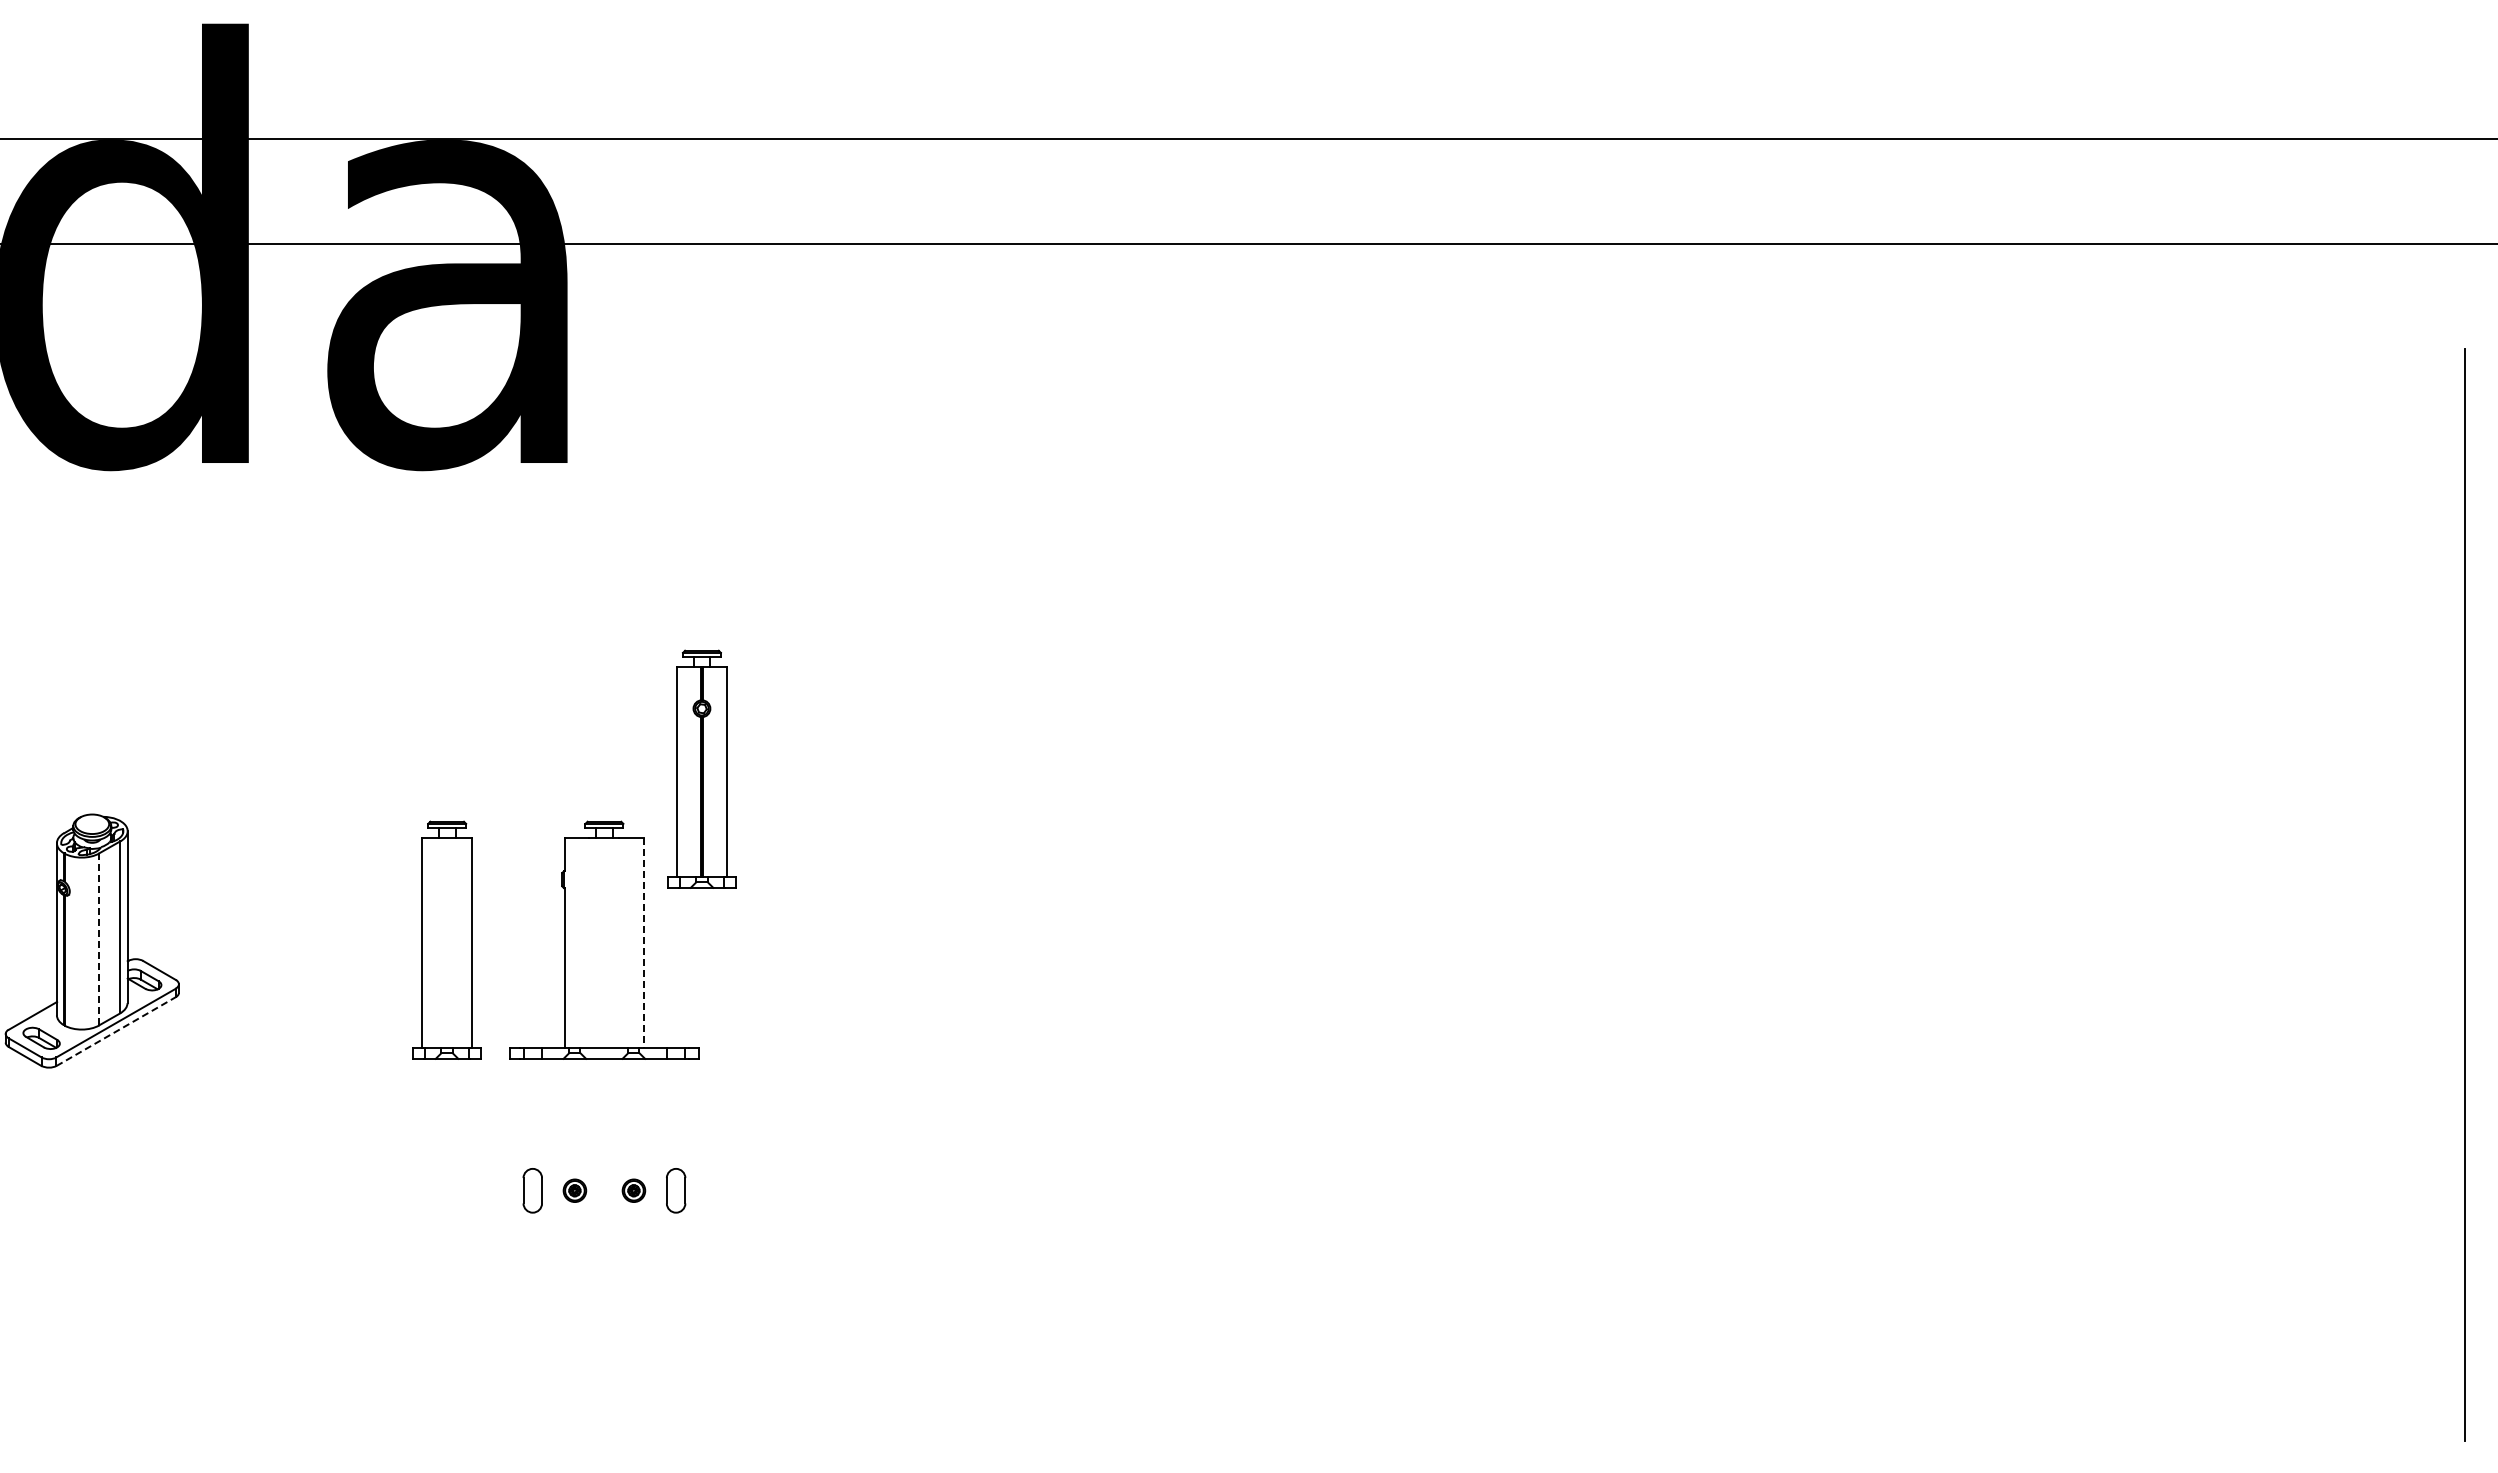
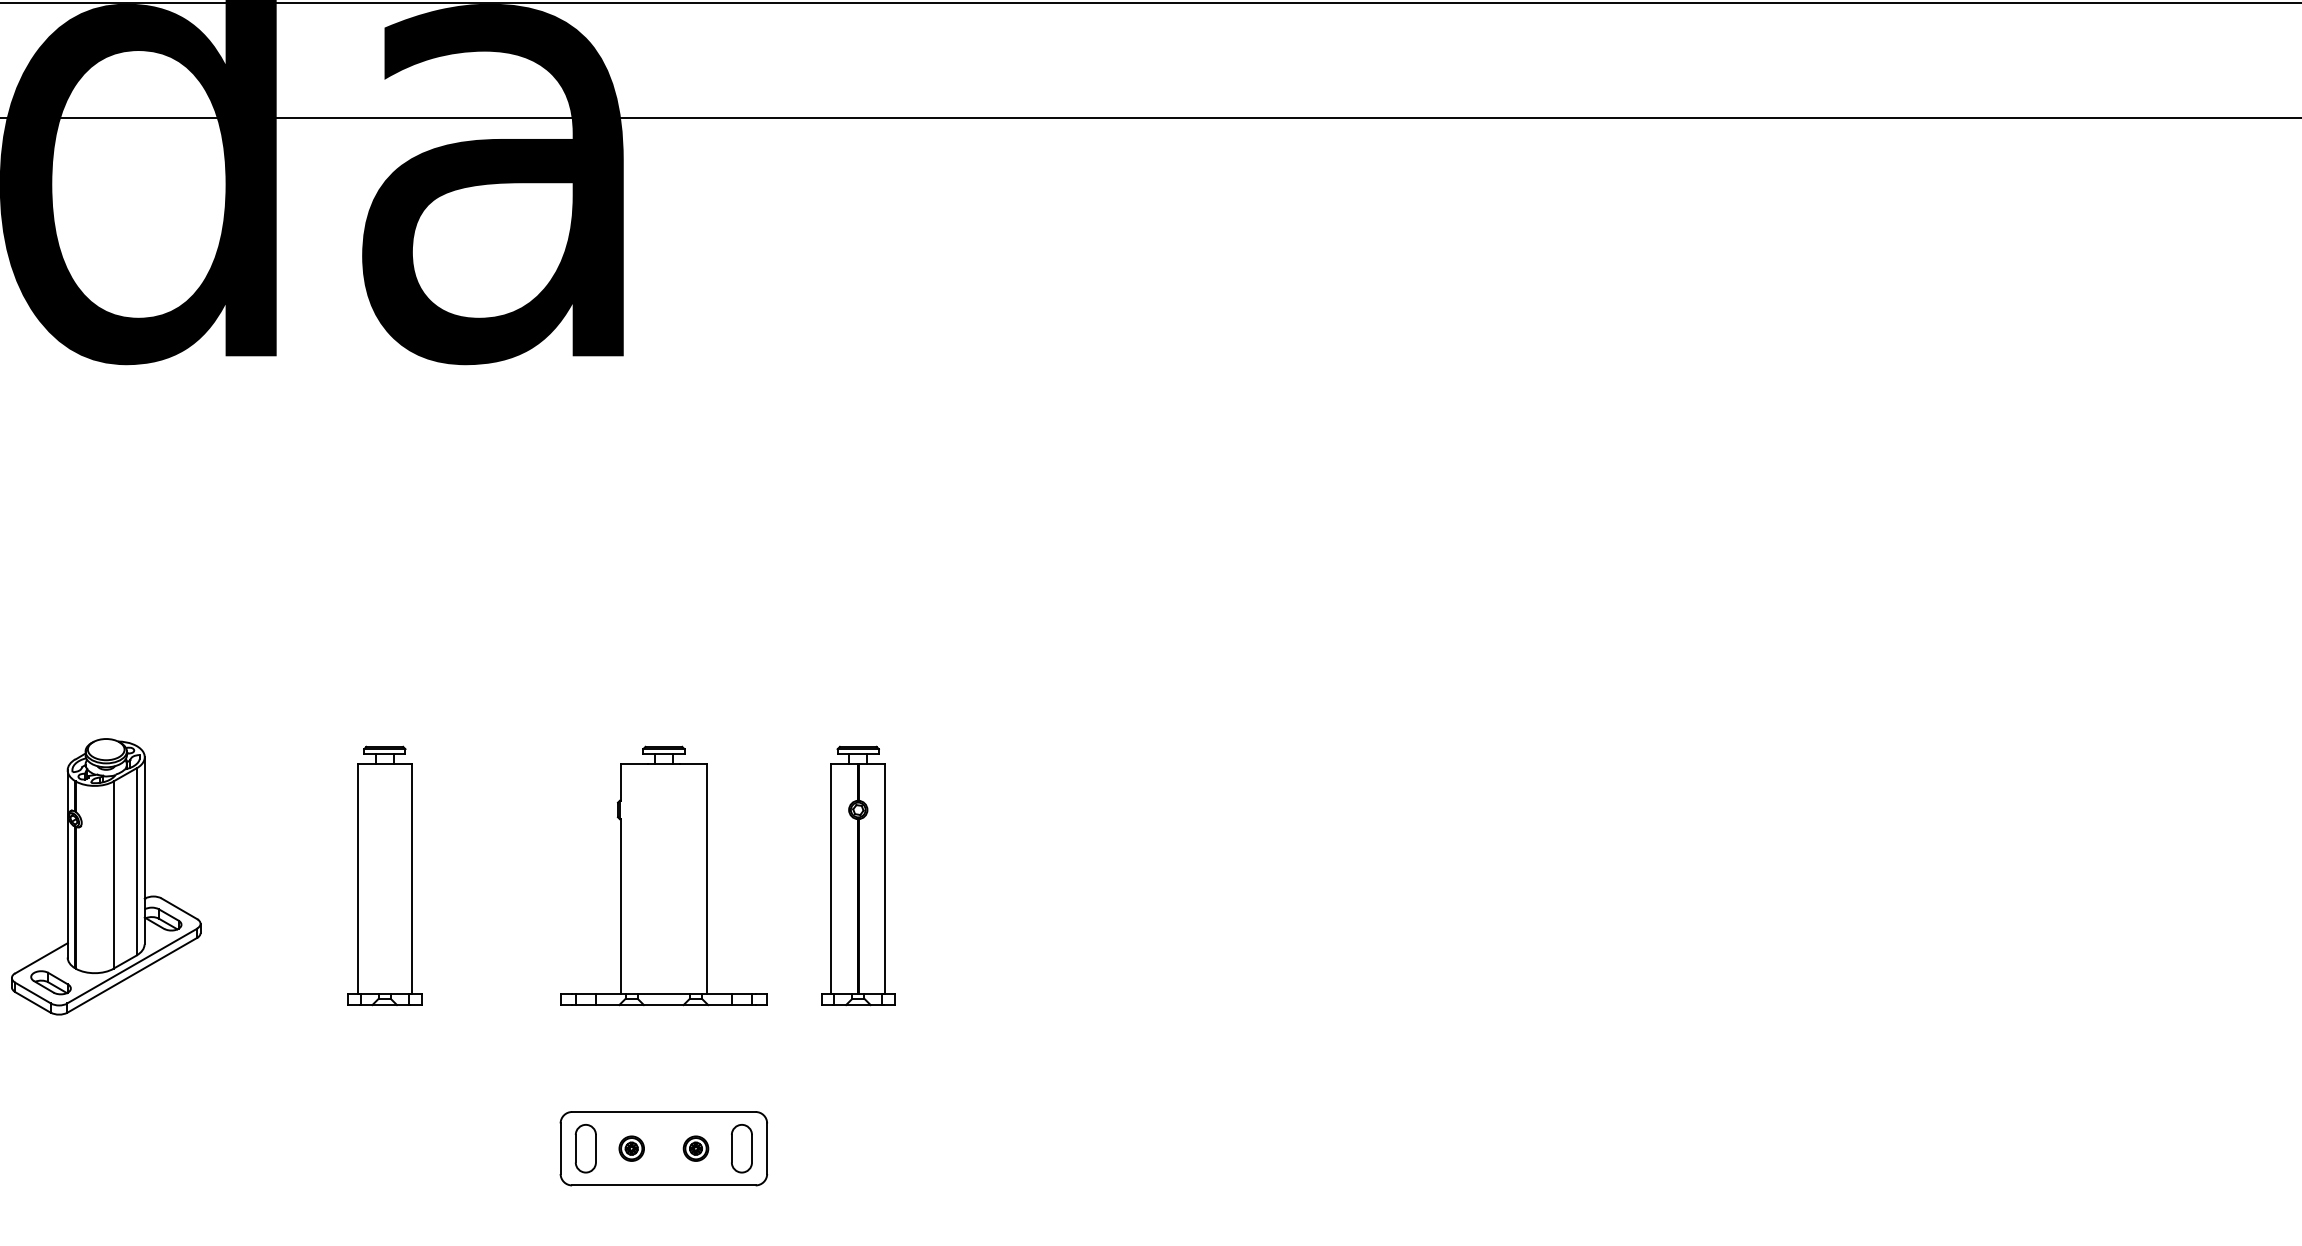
part: (701, 768) -> (857, 875), moved
line: (99, 939) -> (114, 875), dashed -> solid
part: (446, 939) -> (384, 875), moved
line: (644, 943) -> (707, 879), dashed -> solid
line: (116, 1031) -> (132, 975), dashed -> solid
part: (604, 1190) -> (663, 1148), added

